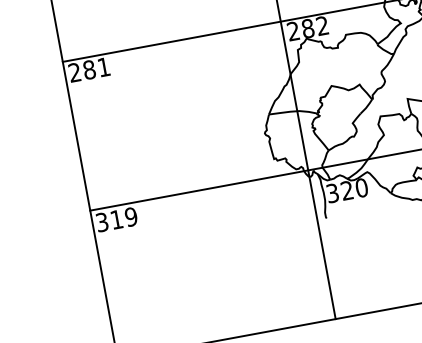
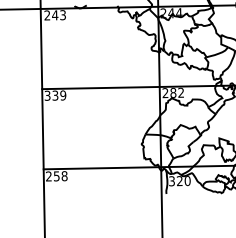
text: (89, 69) -> (55, 95), 281 -> 339
text: (116, 220) -> (56, 176), 319 -> 258

